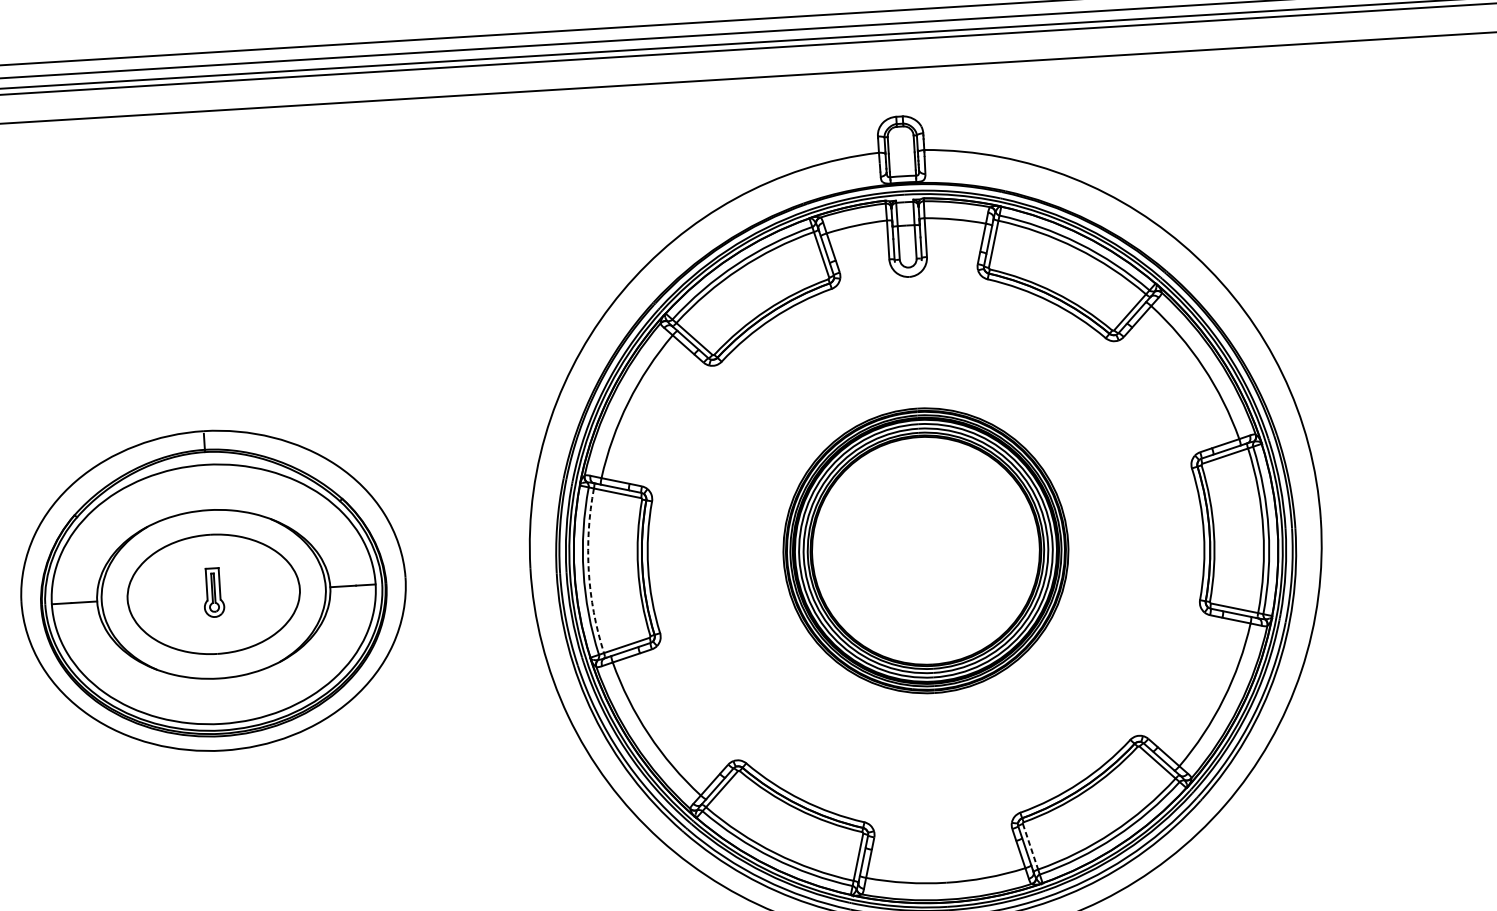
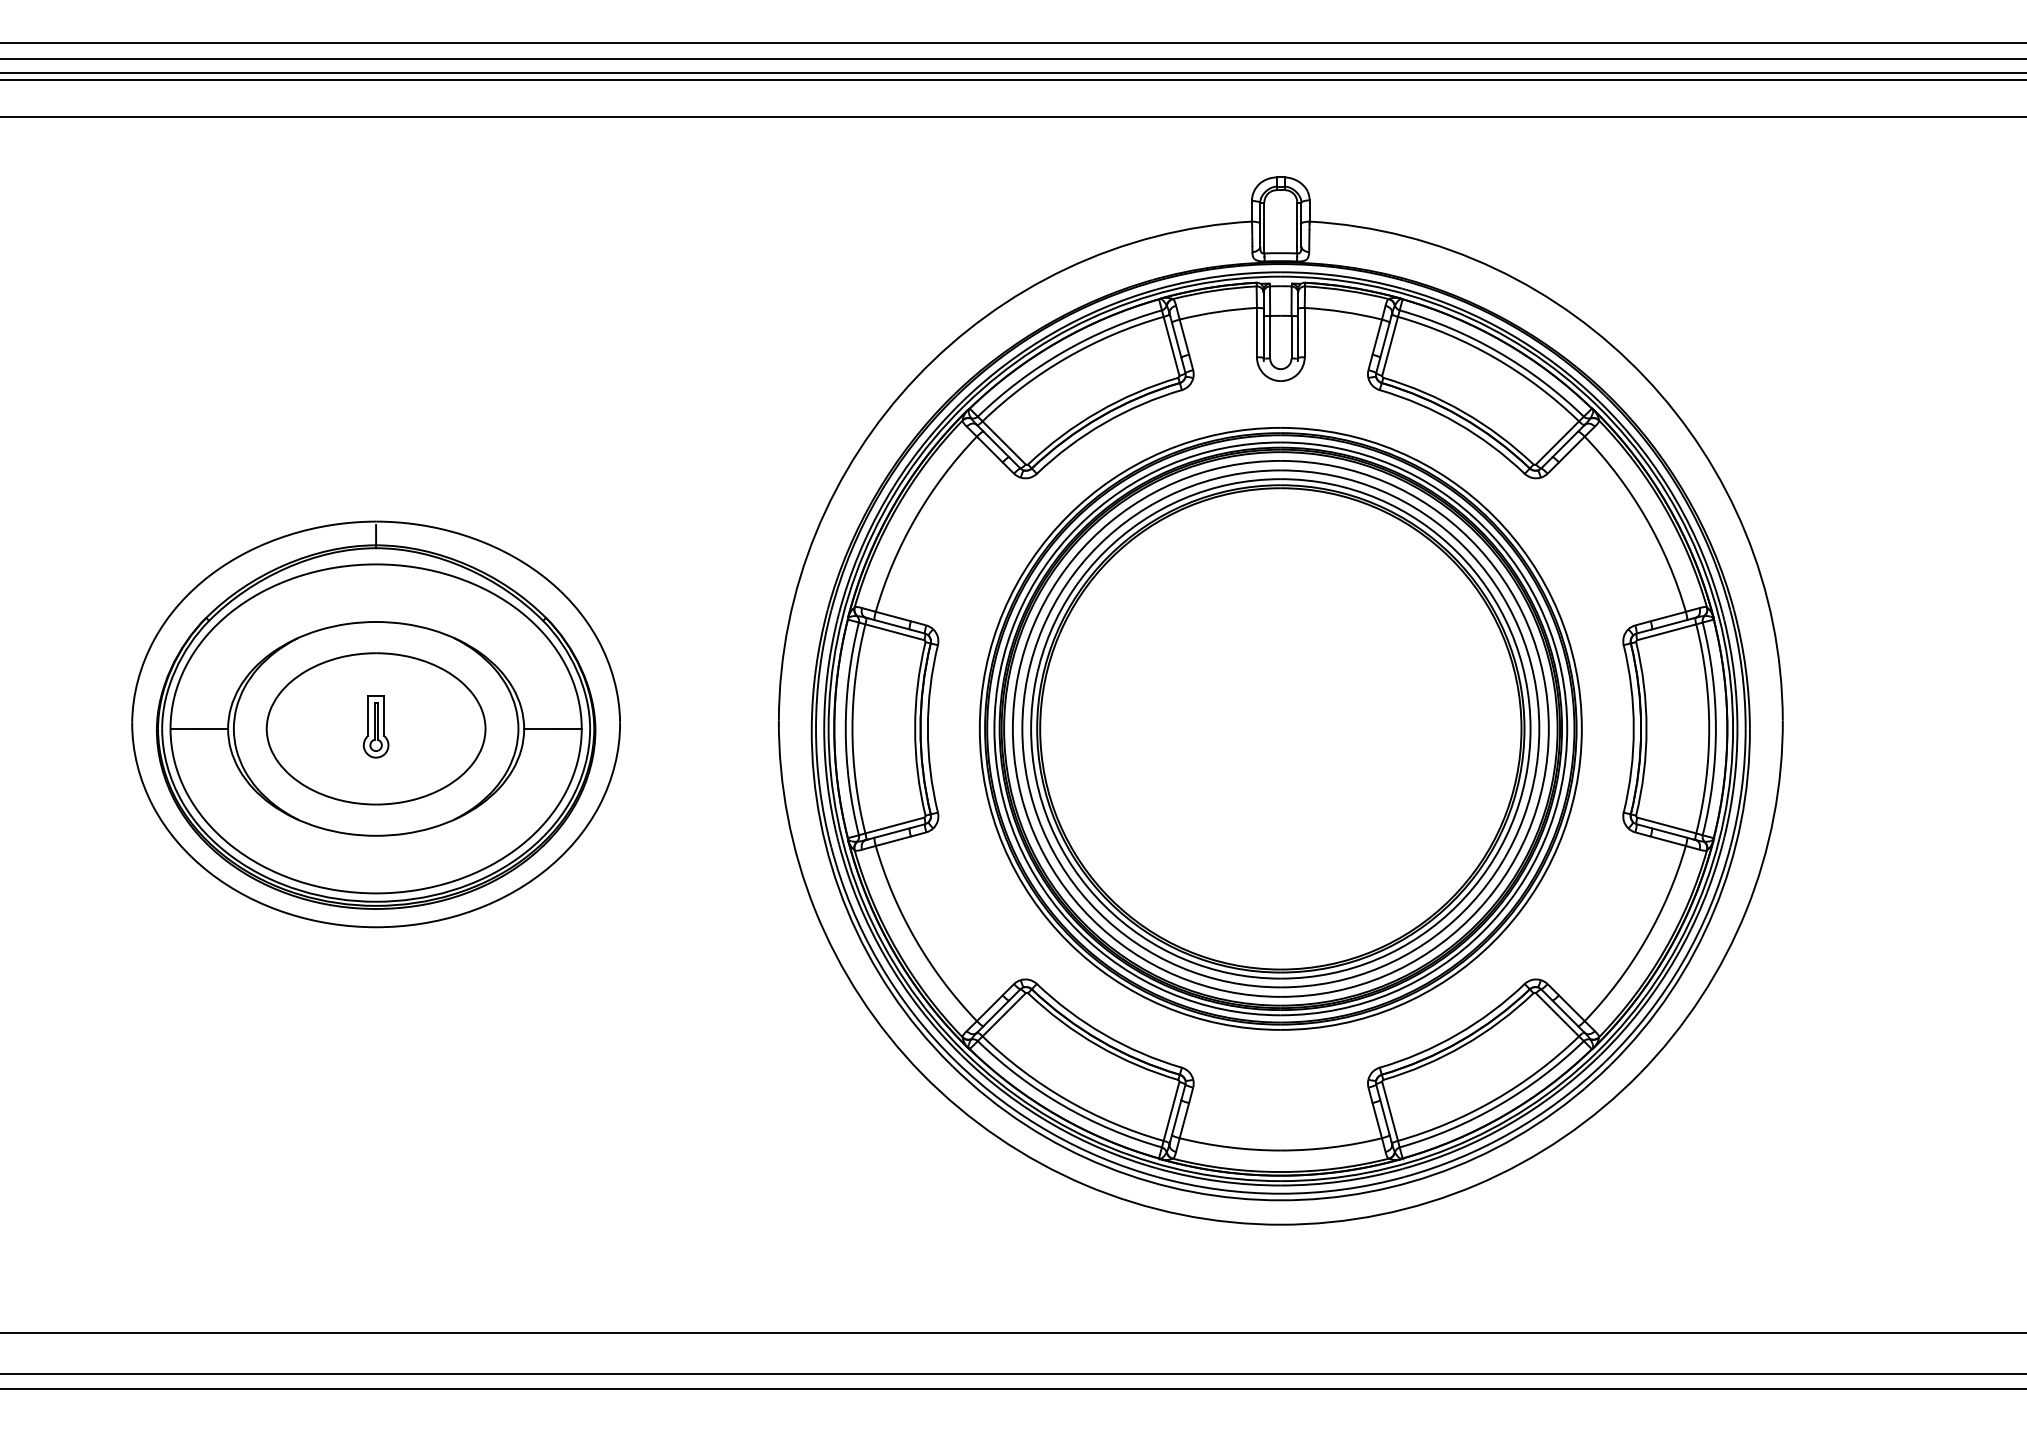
part: (925, 550) -> (1280, 728), size x1.67
arc: (588, 571) -> (852, 728), dashed -> solid
line: (1030, 846) -> (1390, 1111), dashed -> solid

